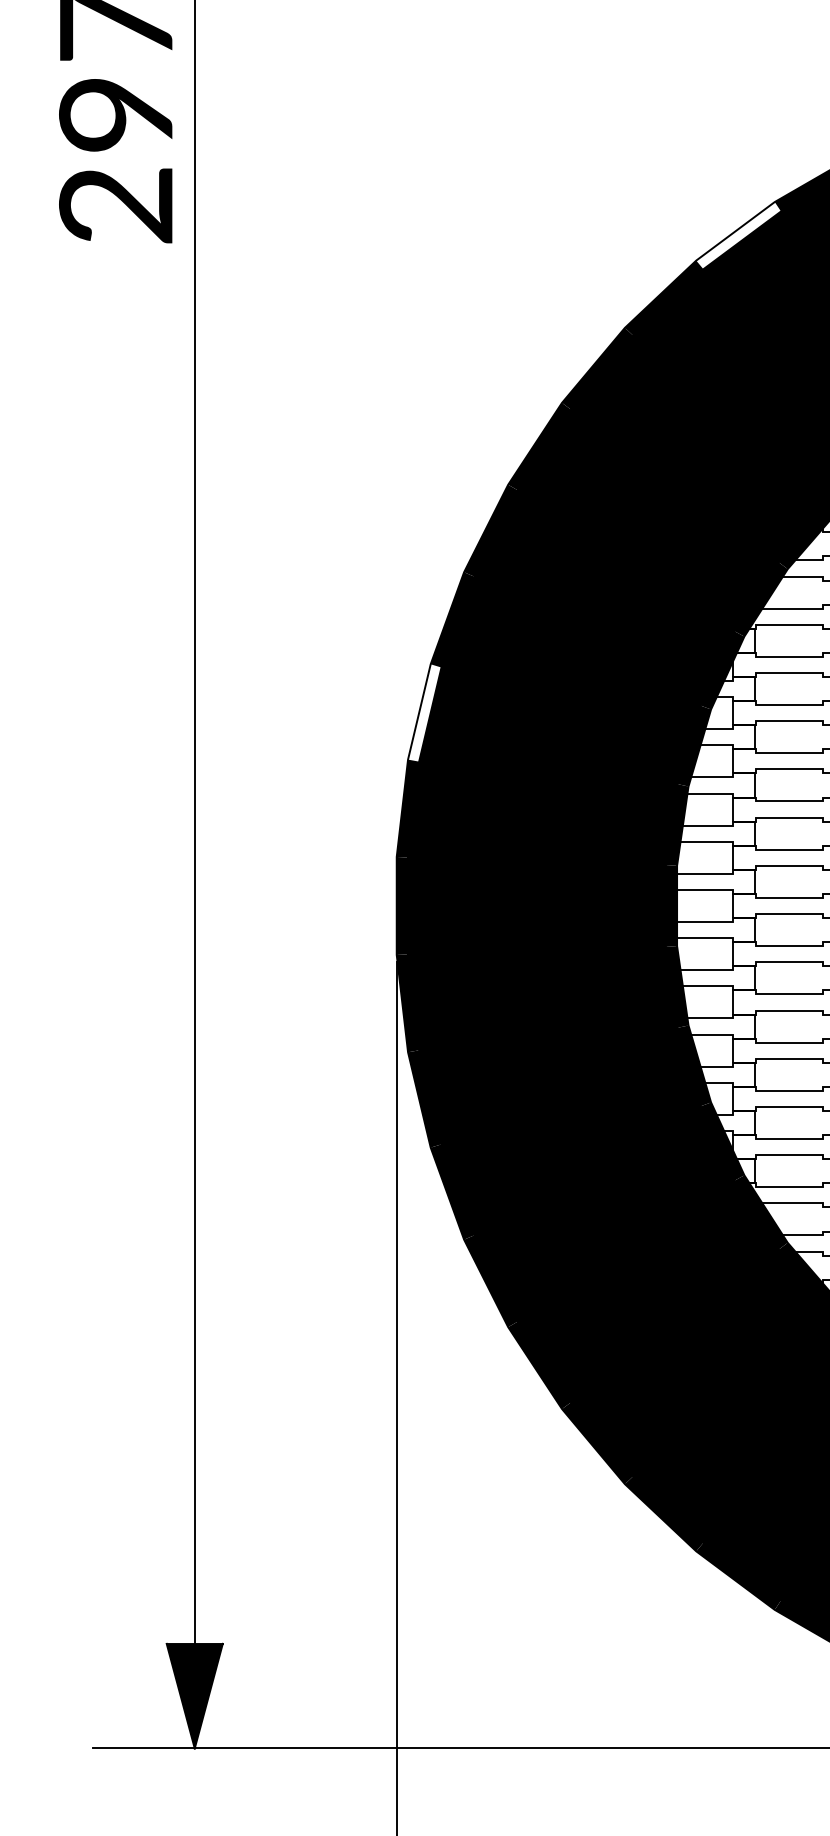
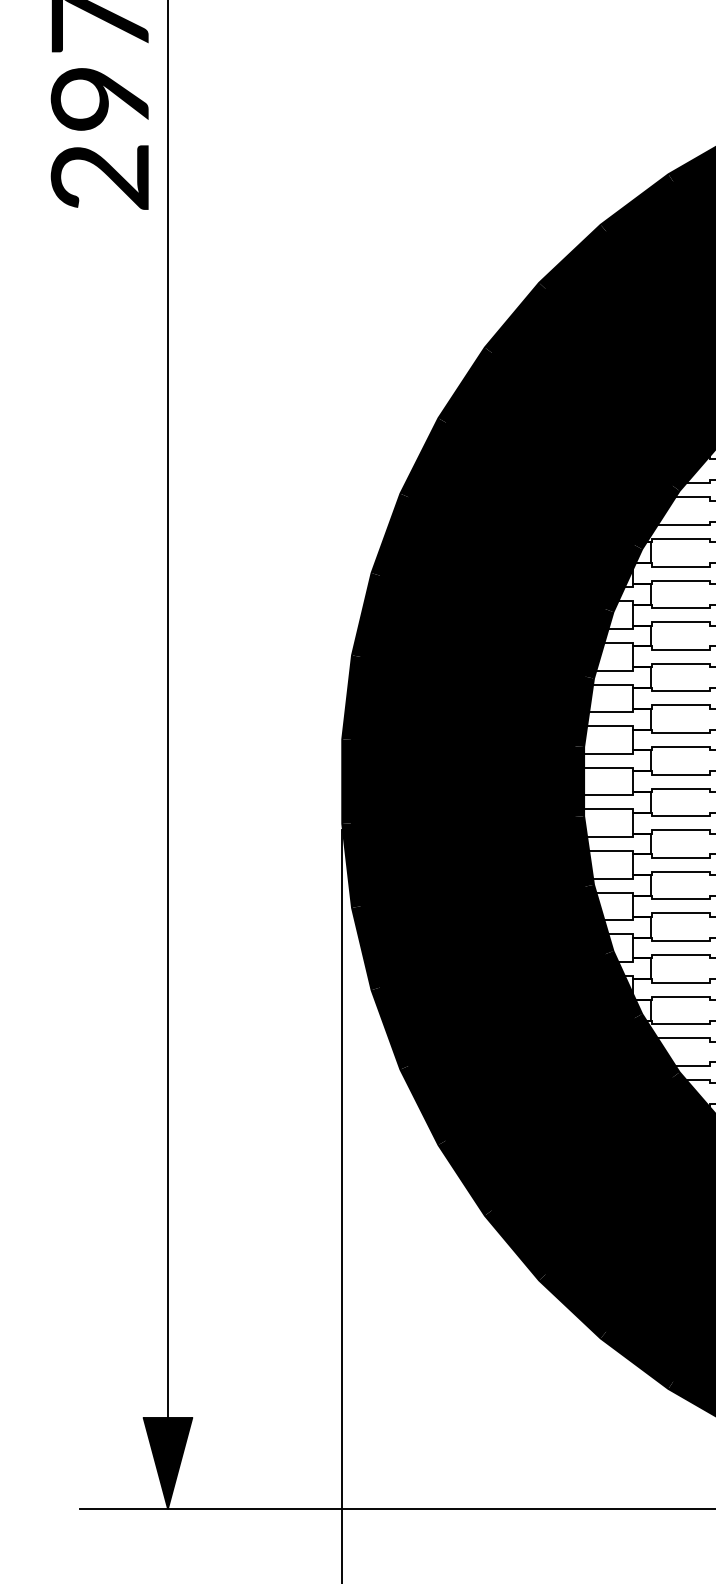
fill: (738, 235) -> (637, 203), added
fill: (424, 712) -> (366, 614), added

